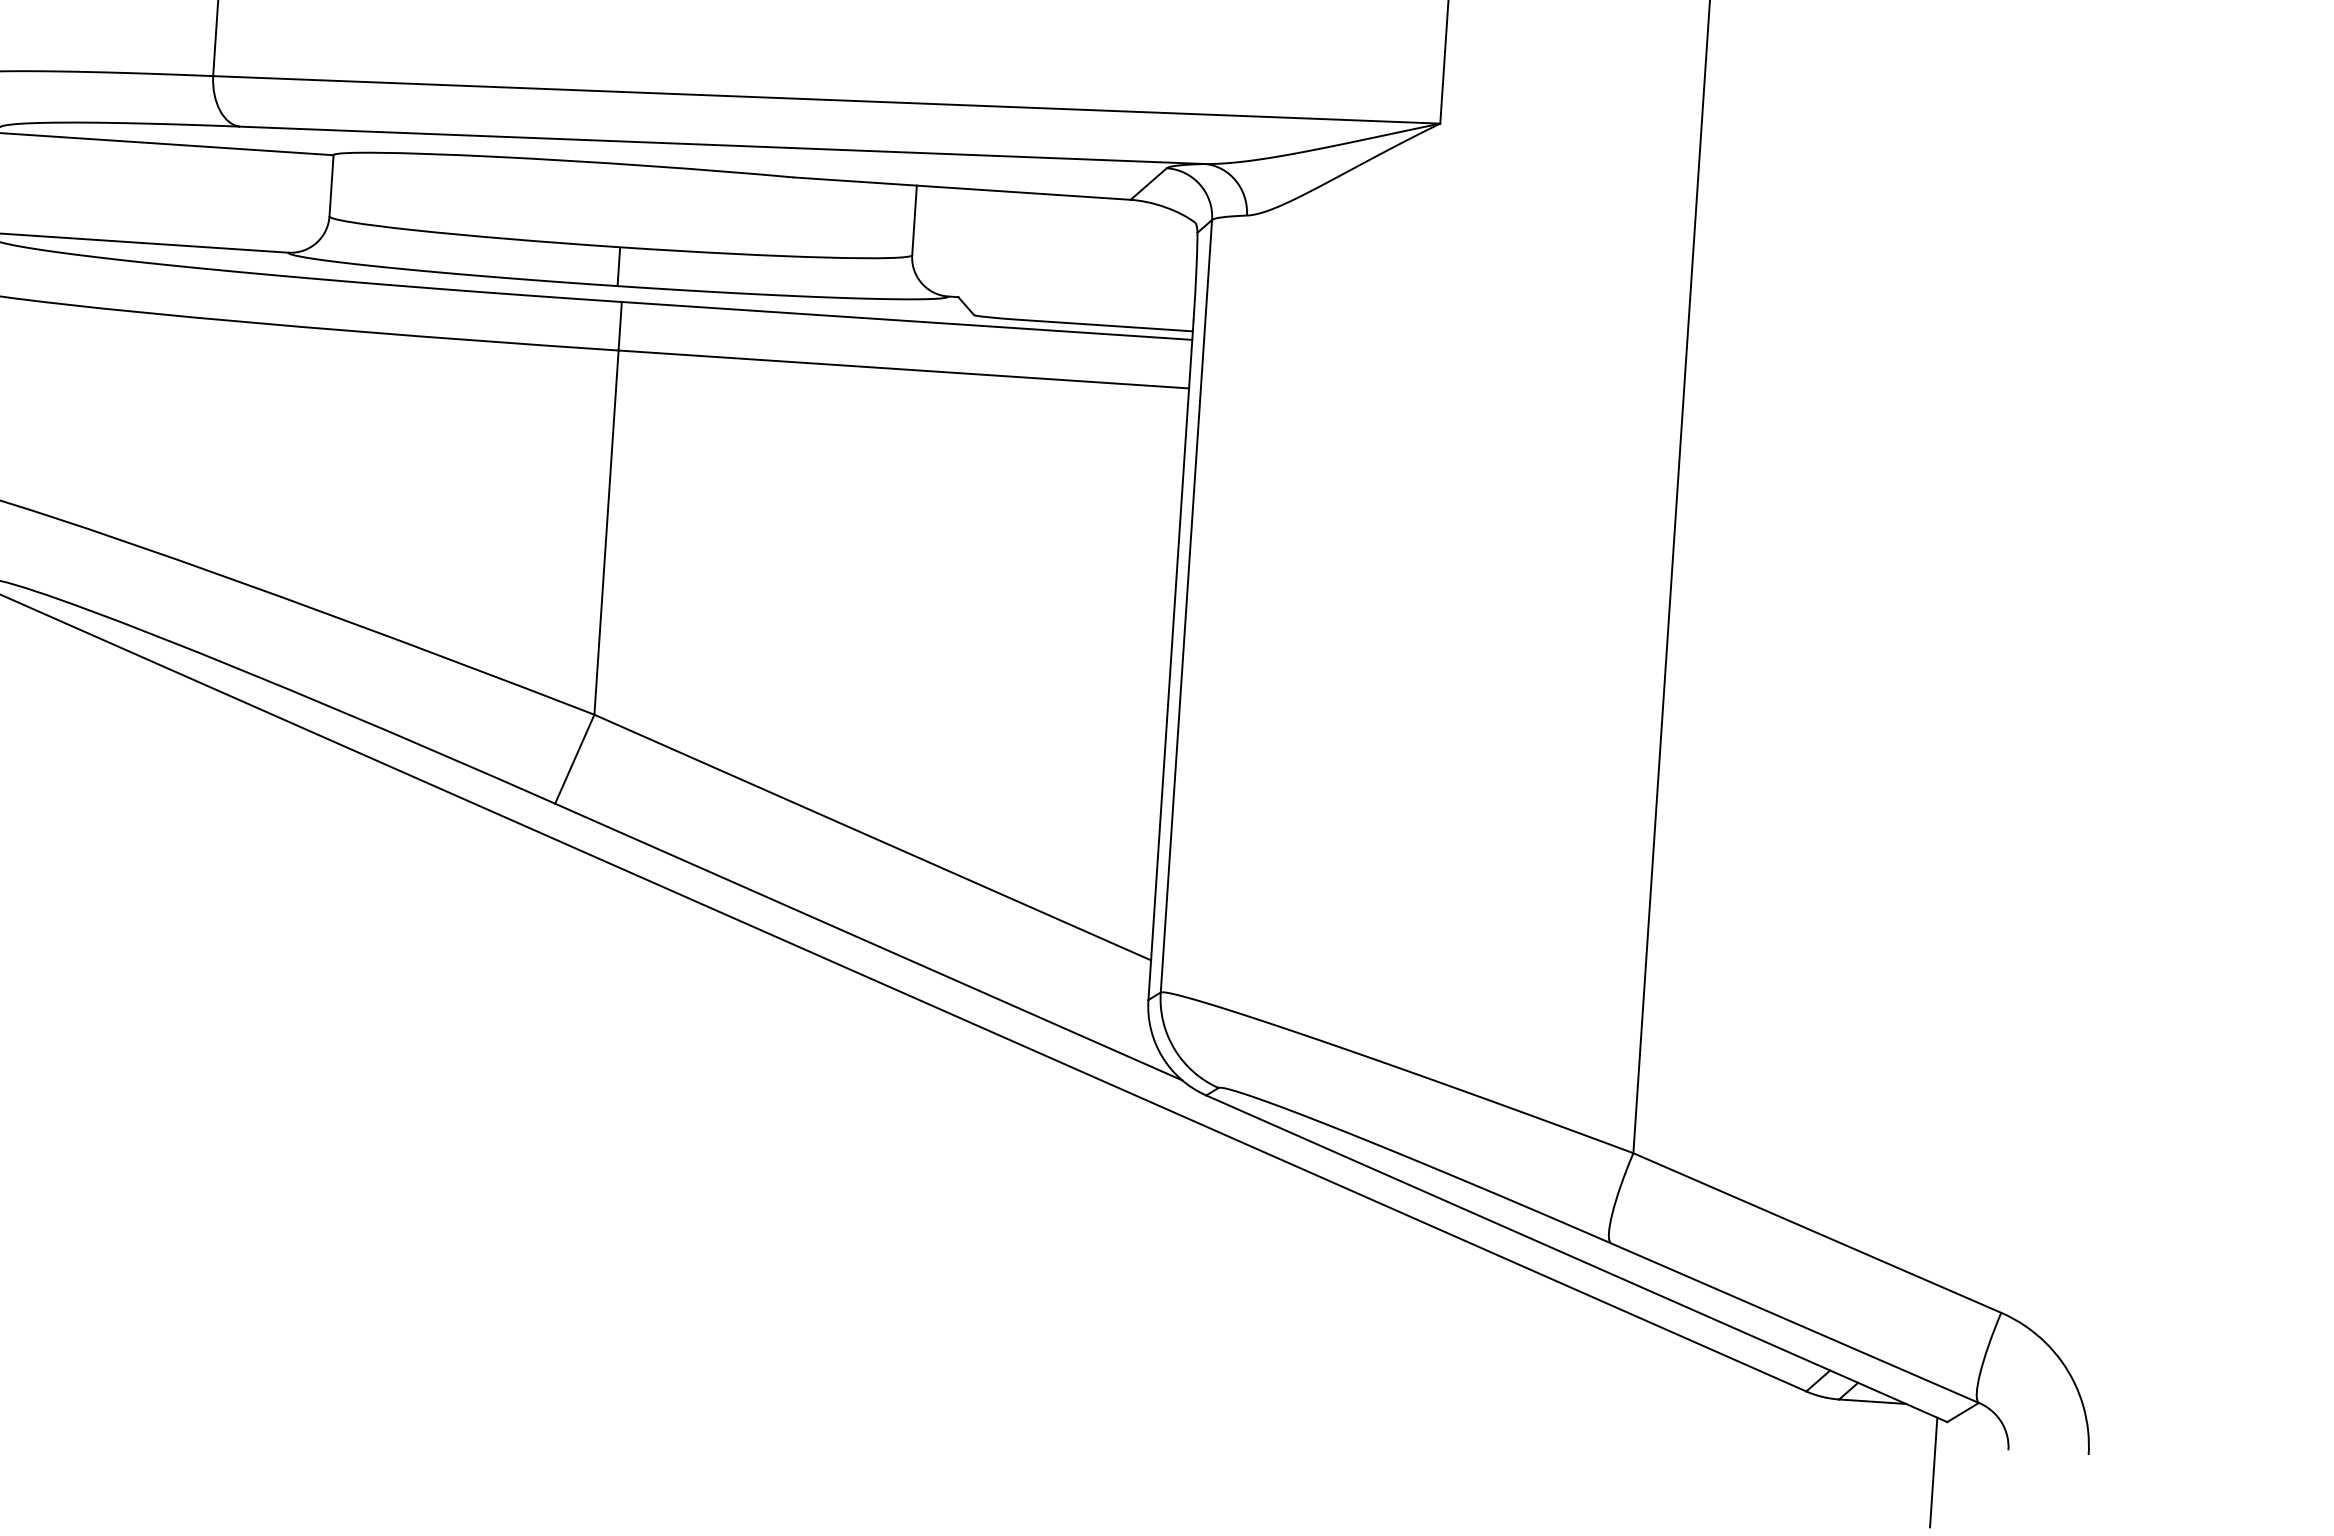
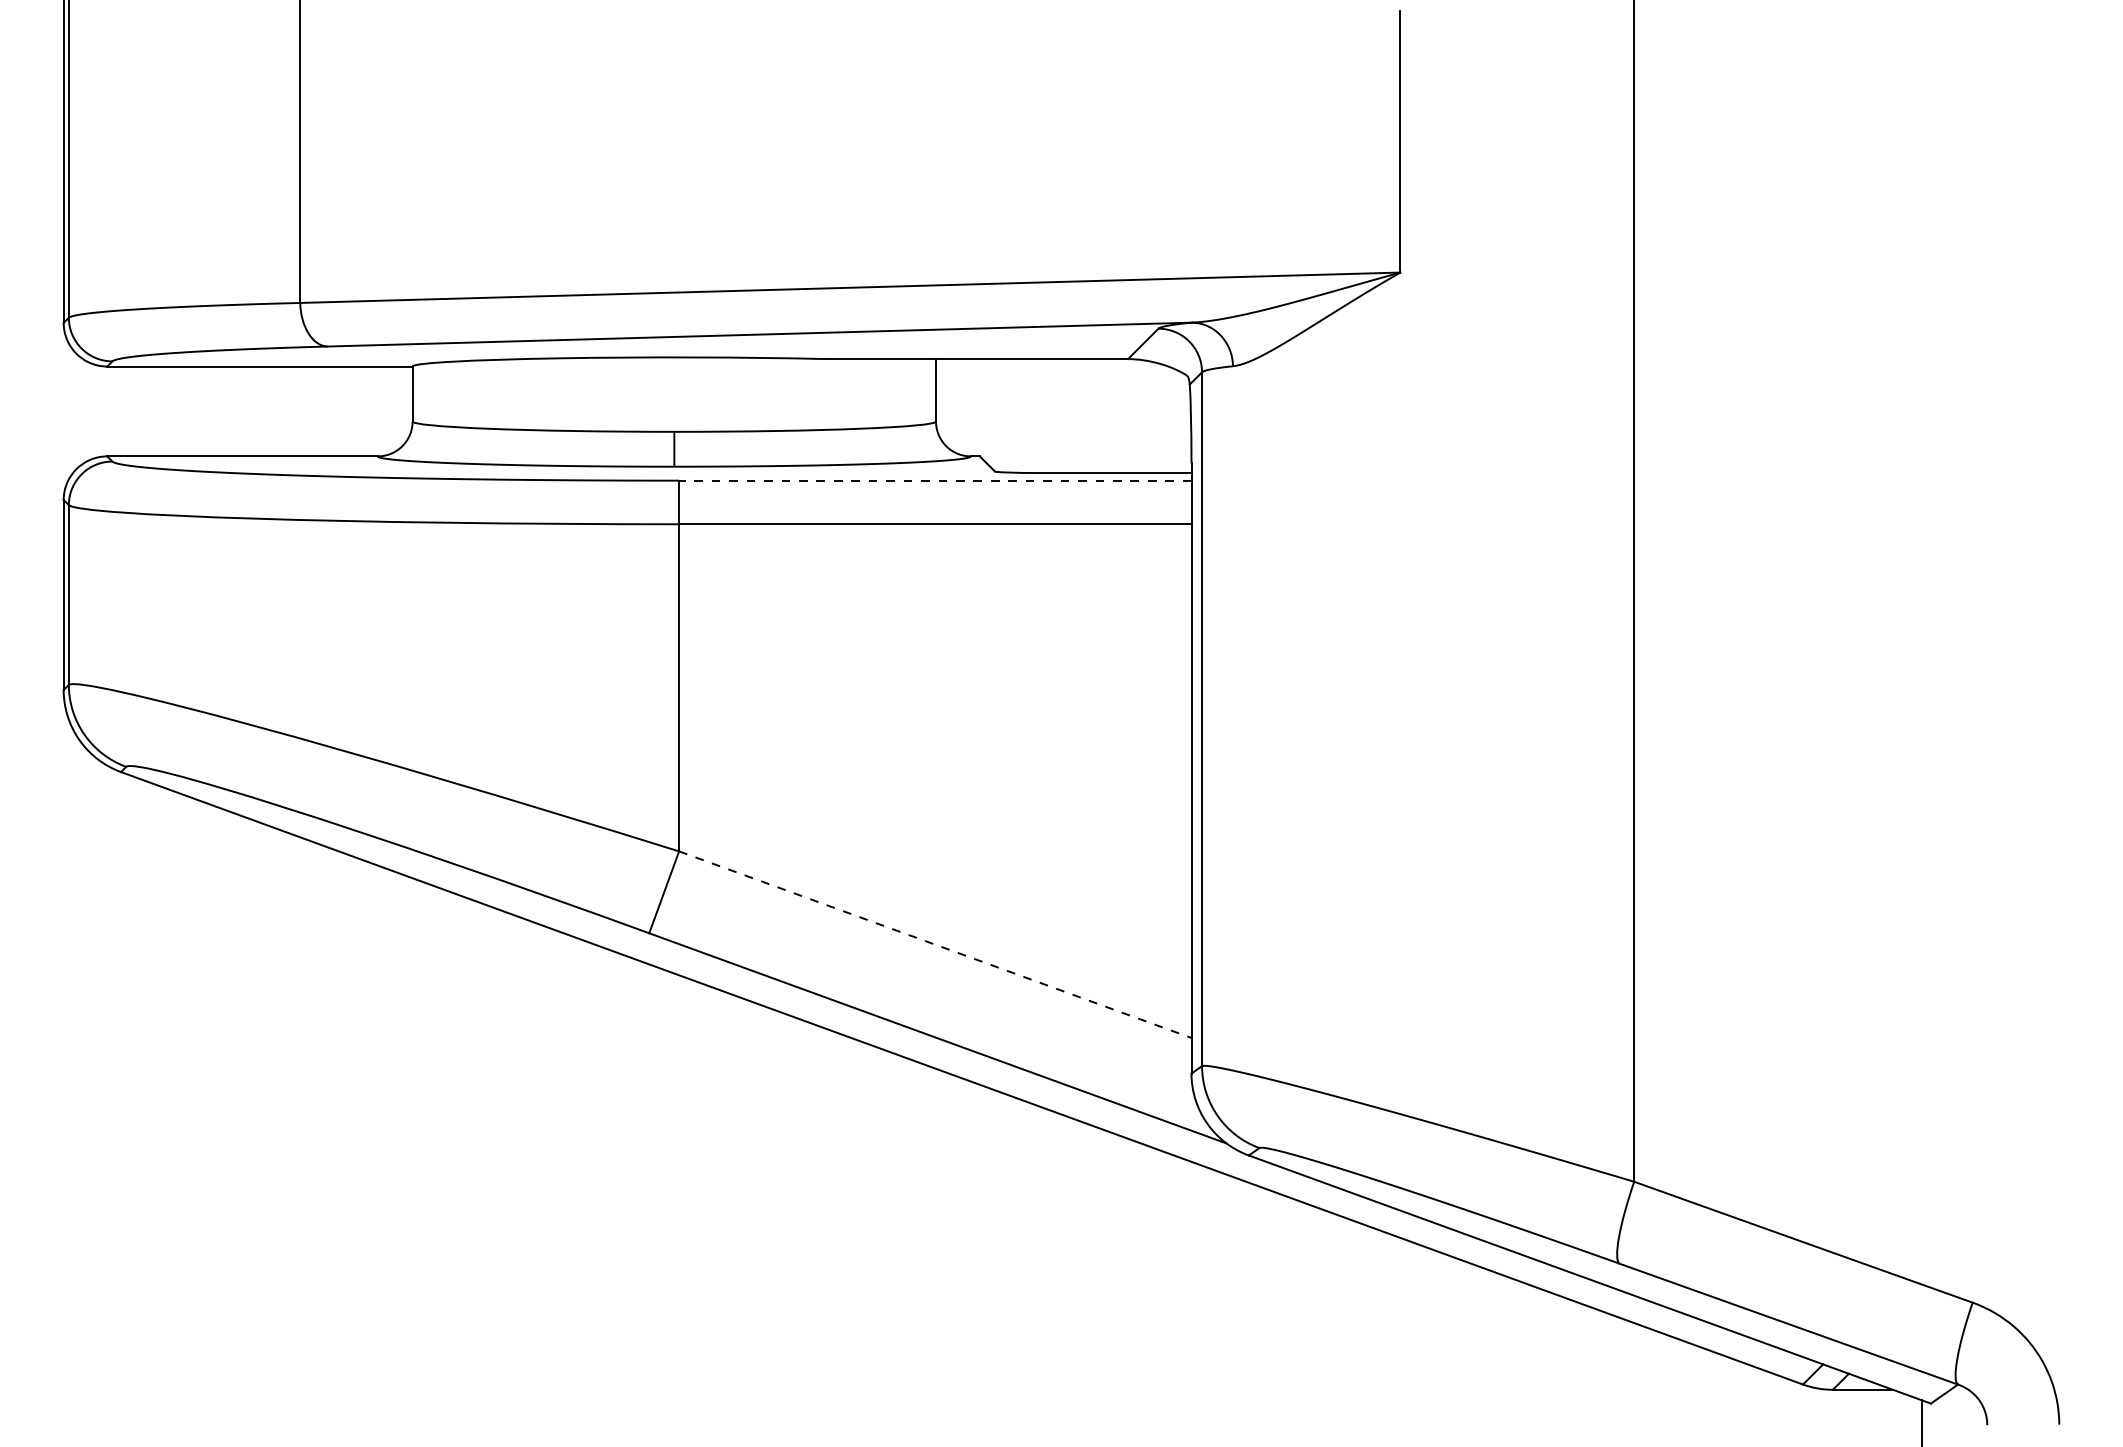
line: (906, 320) -> (934, 480), solid -> dashed
line: (872, 837) -> (935, 944), solid -> dashed

